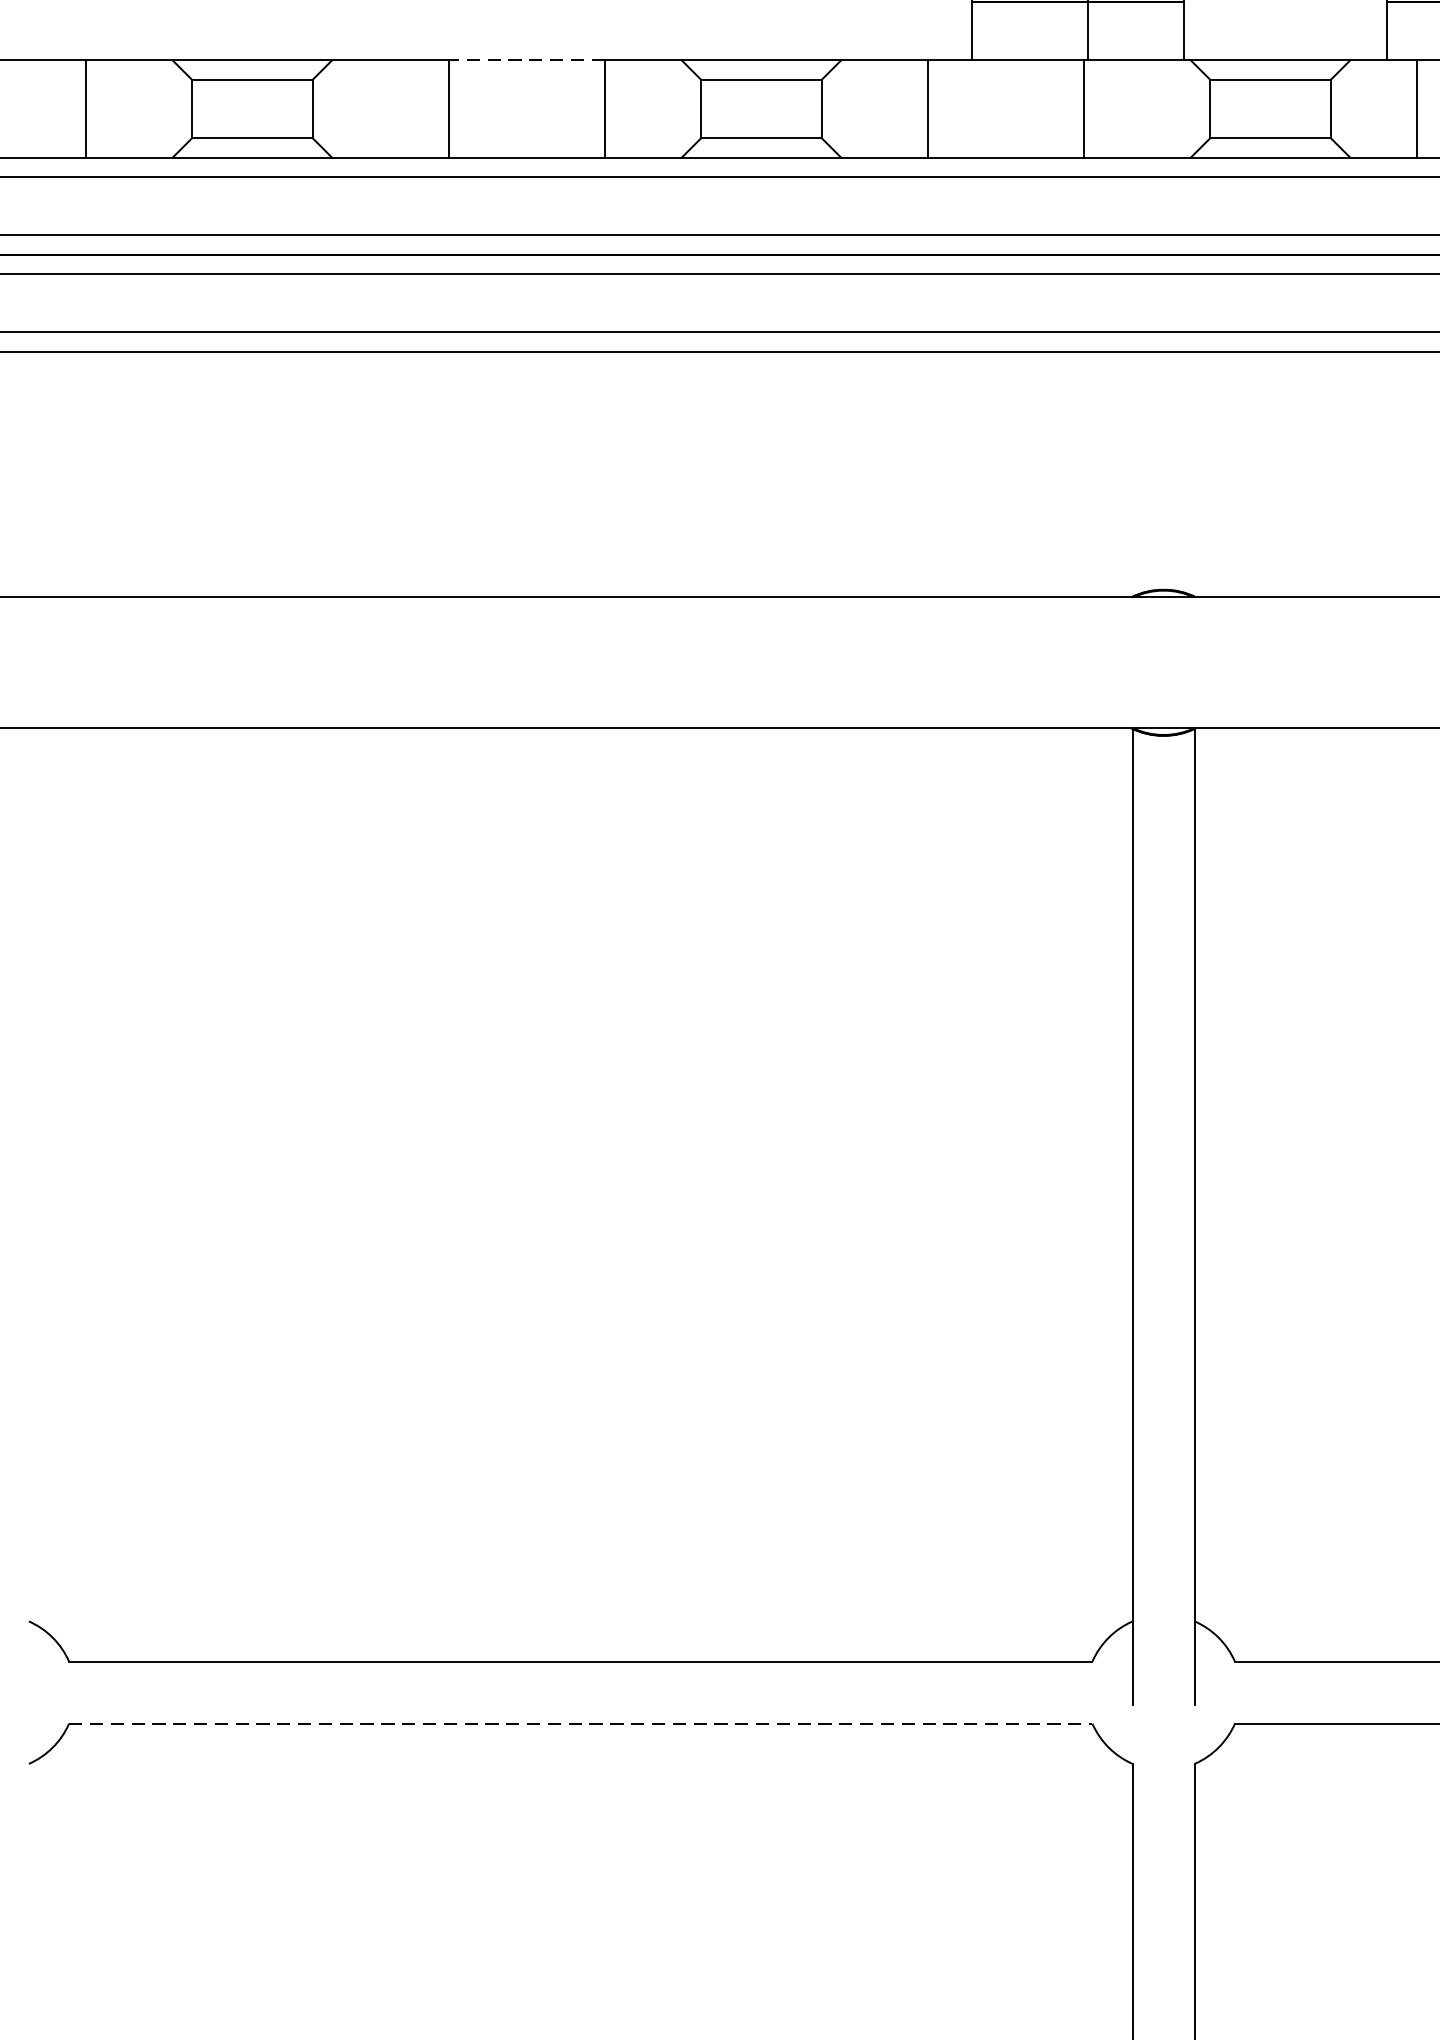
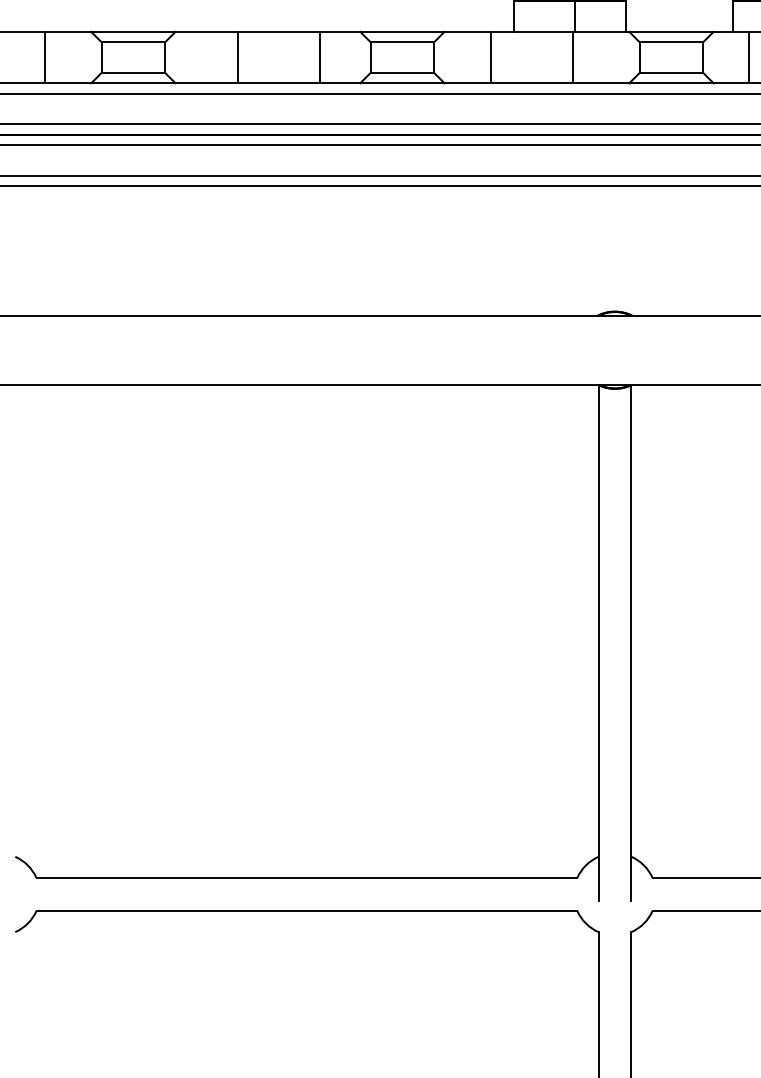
line: (526, 59) -> (278, 31), dashed -> solid
line: (581, 1722) -> (307, 910), dashed -> solid

